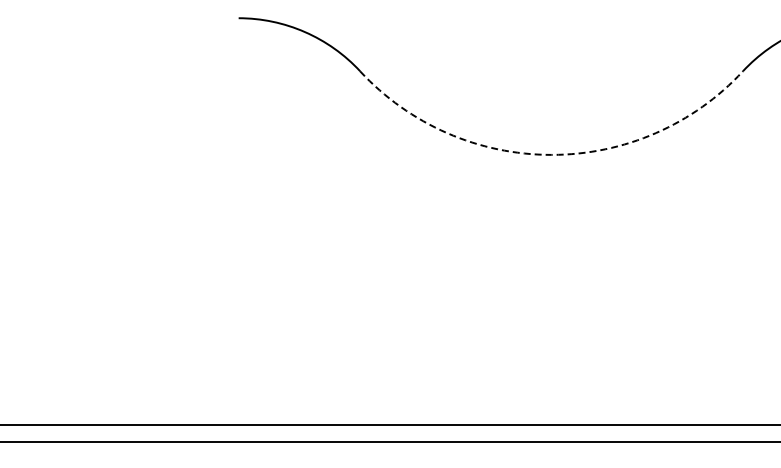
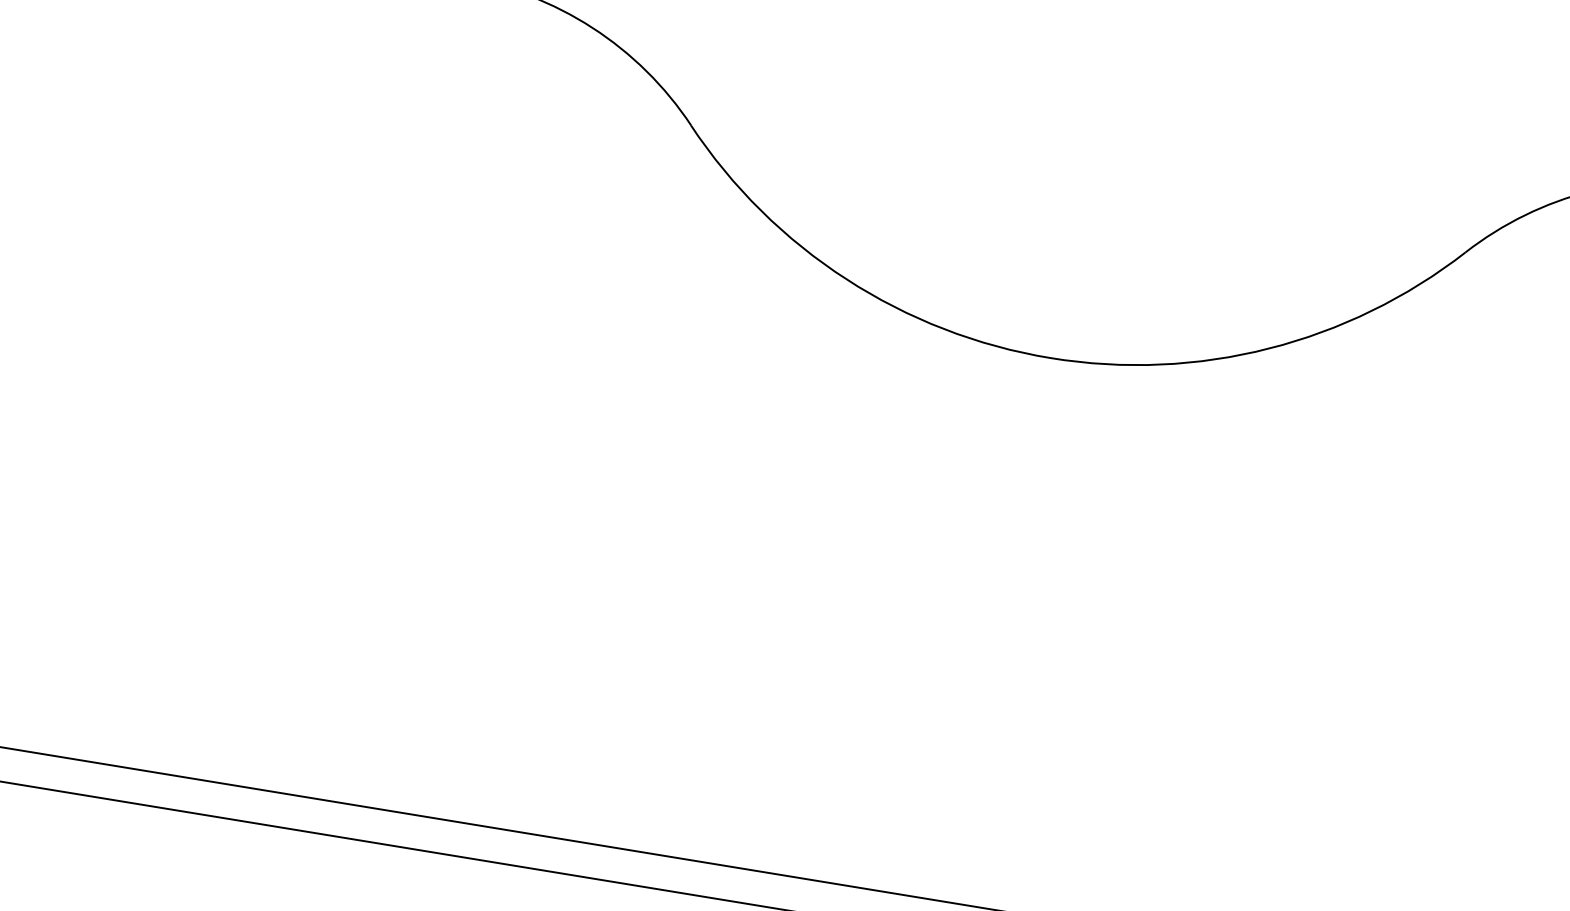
arc: (551, 154) -> (1050, 357), dashed -> solid

